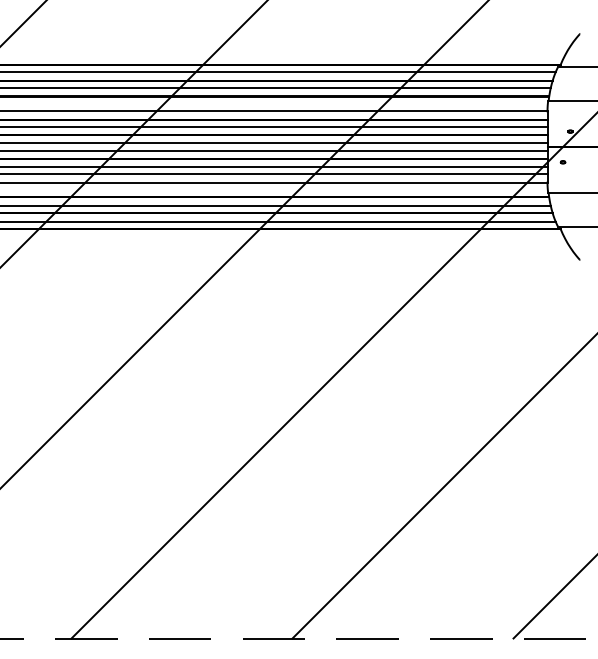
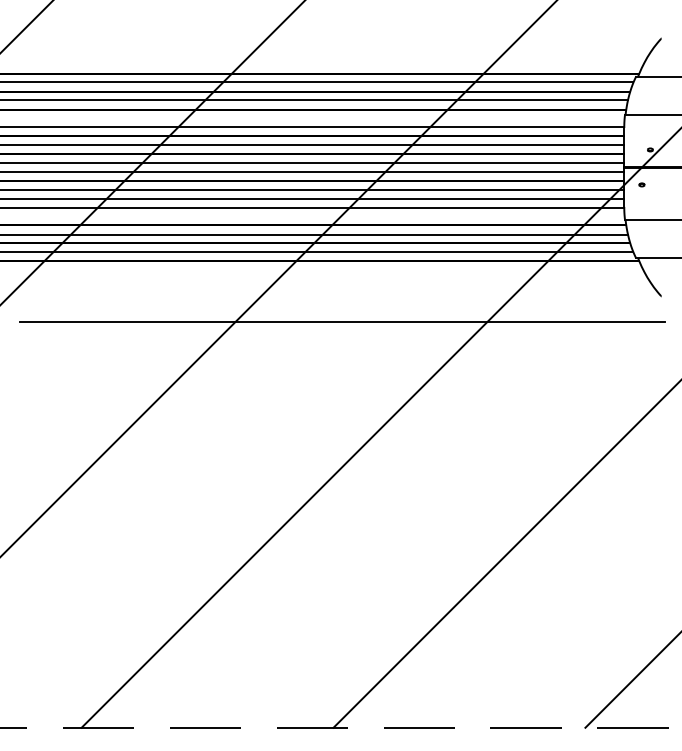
line: (300, 283) -> (342, 322), added

